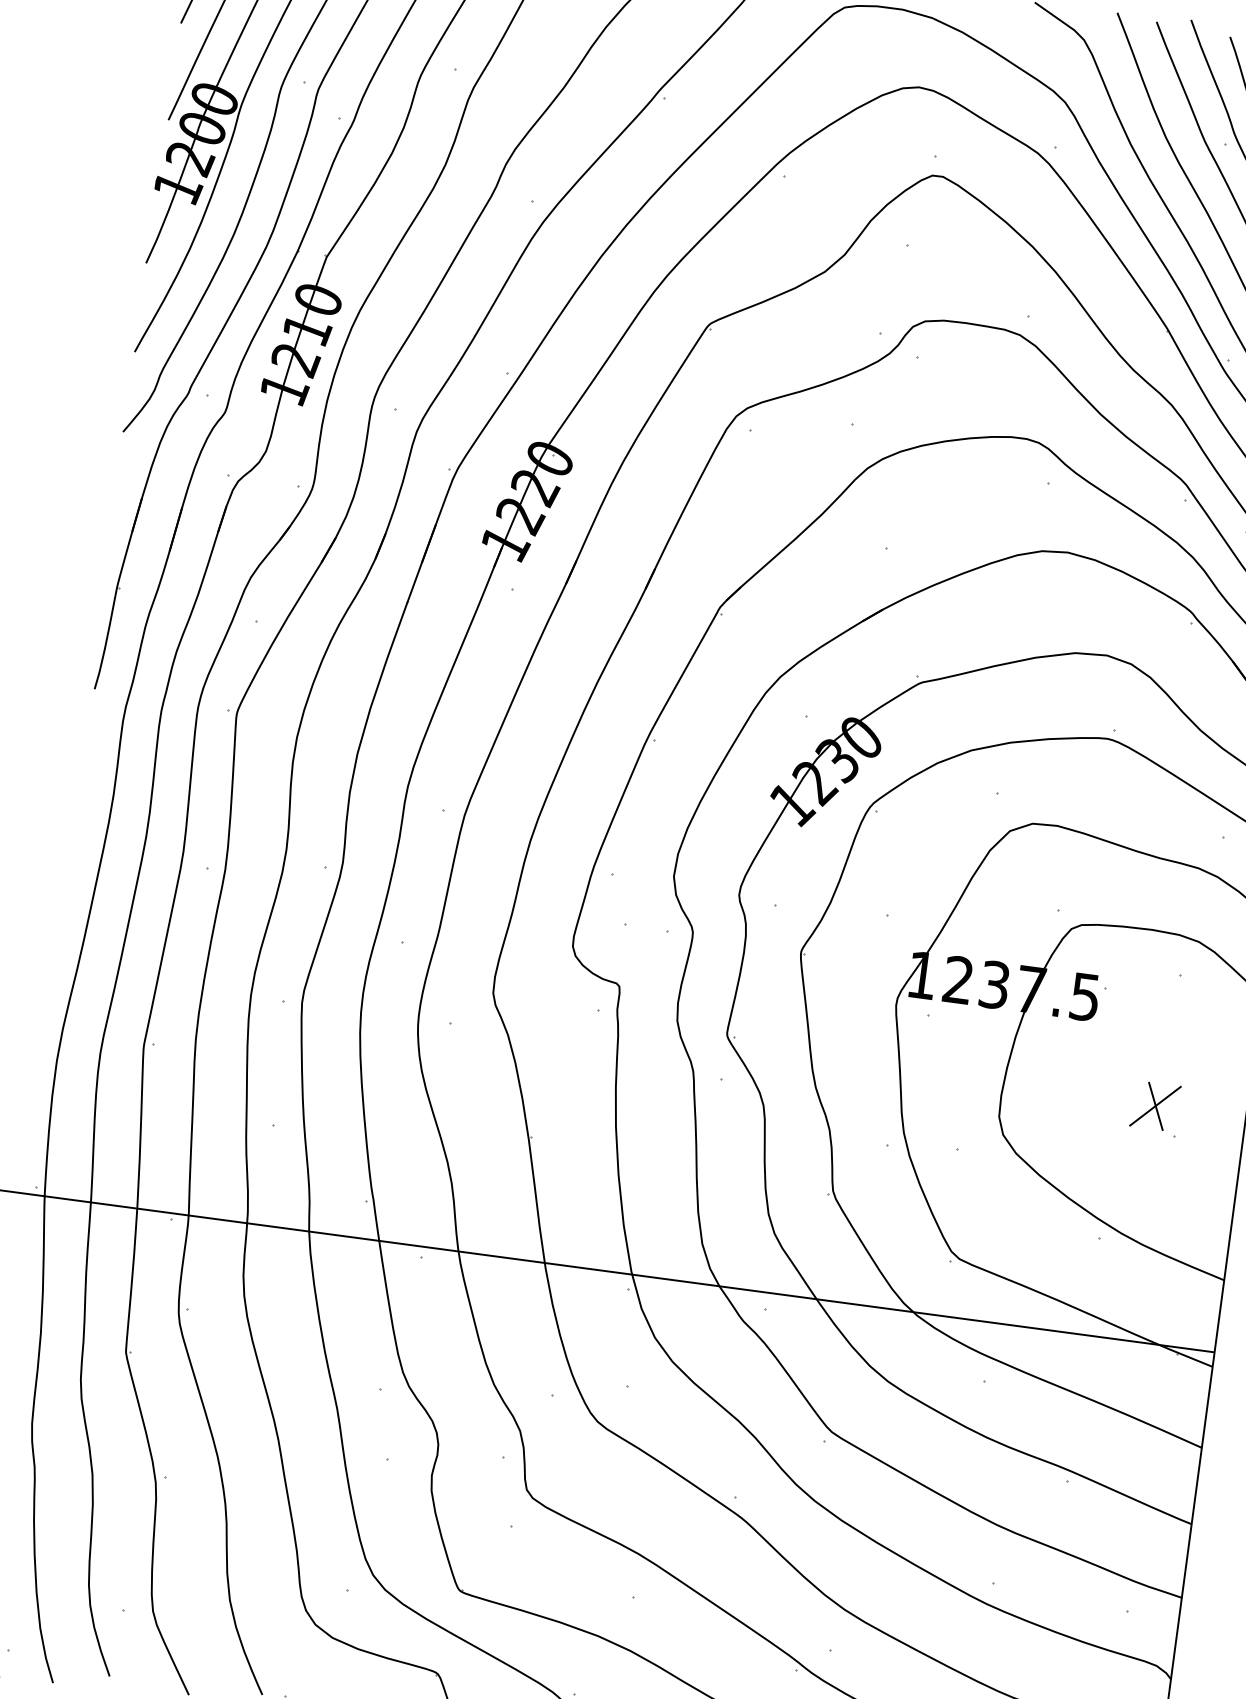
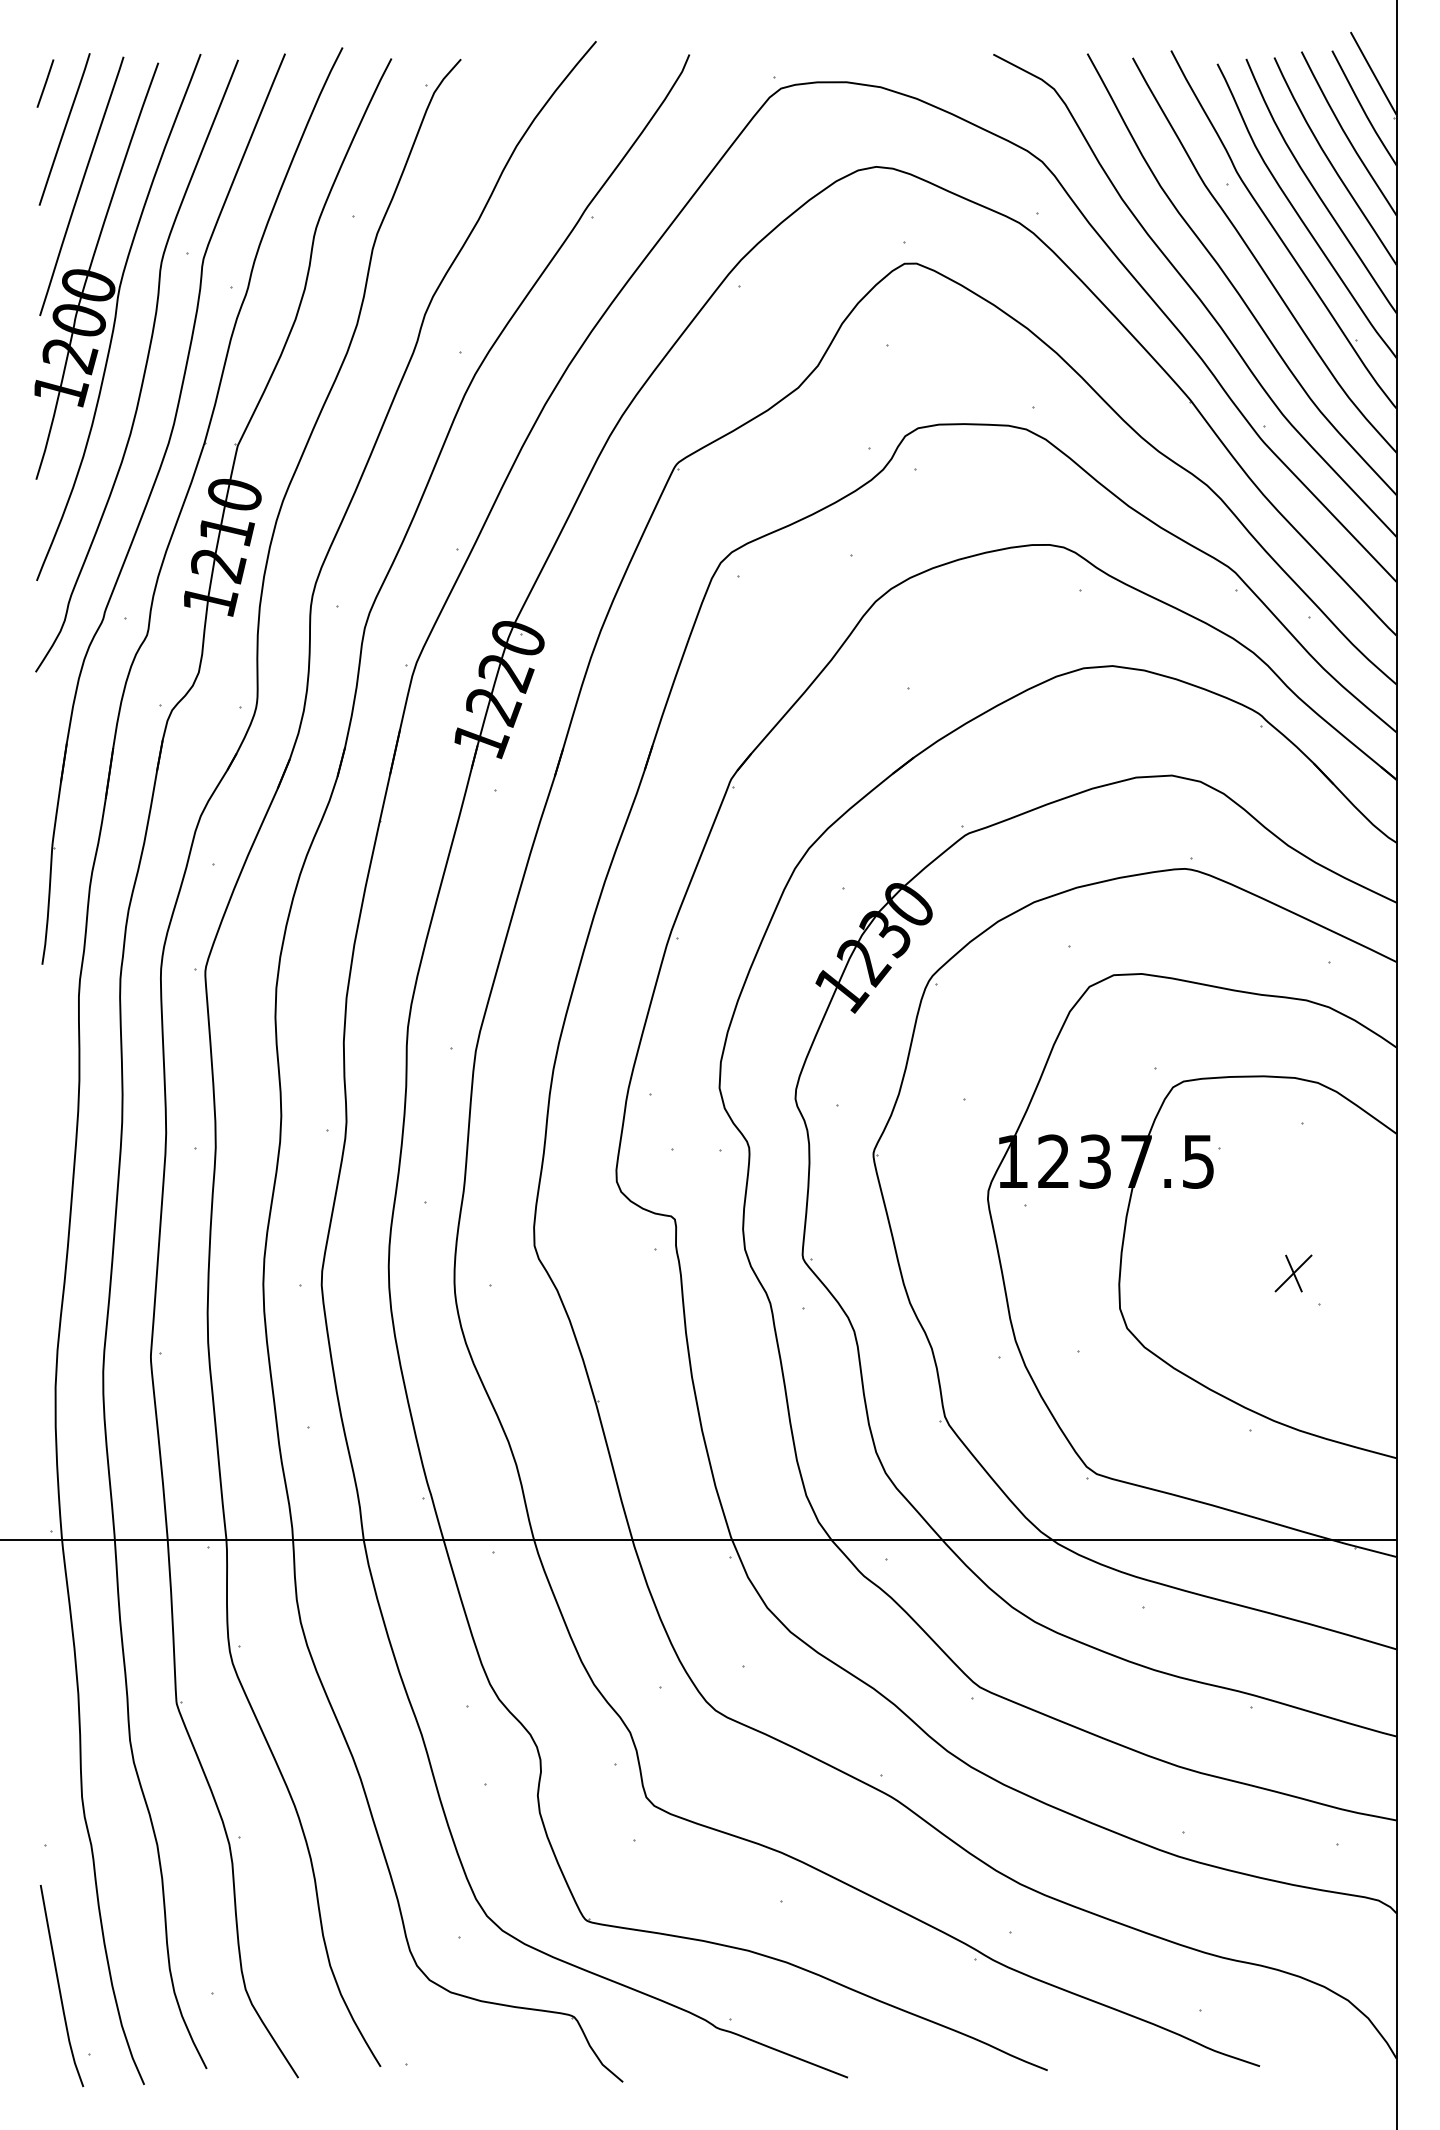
part: (1155, 1106) -> (1293, 1273), size x0.7

